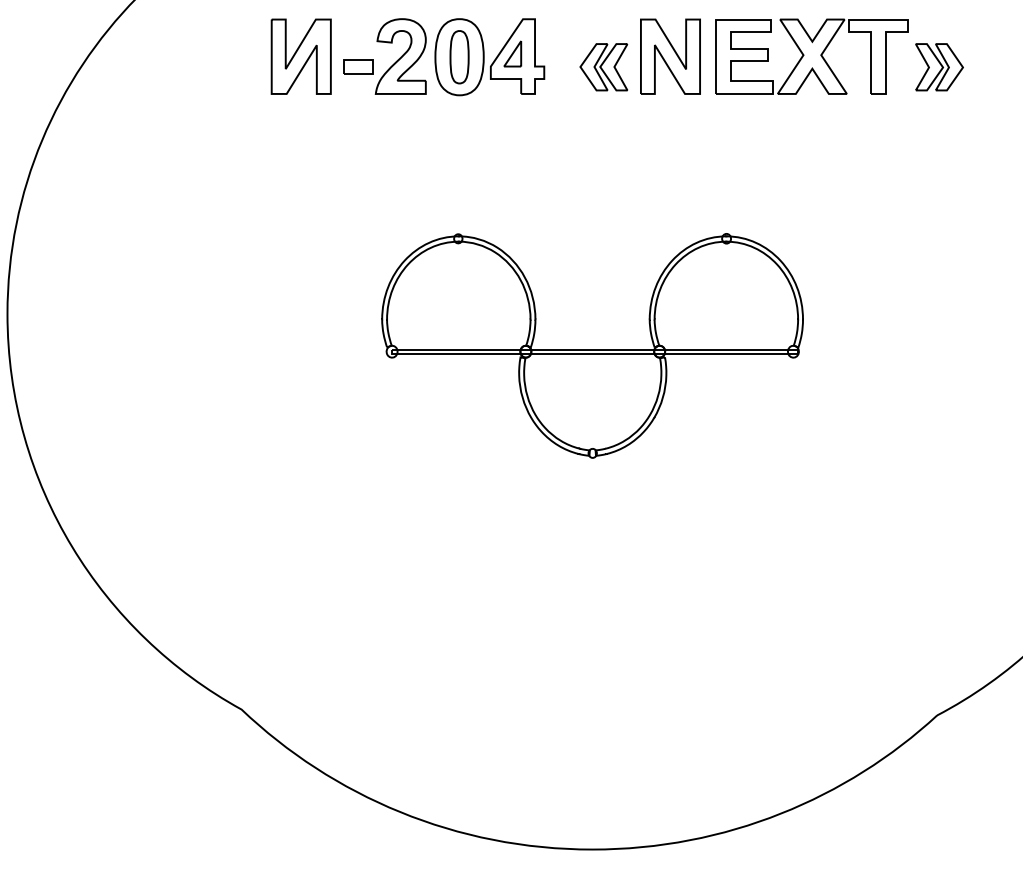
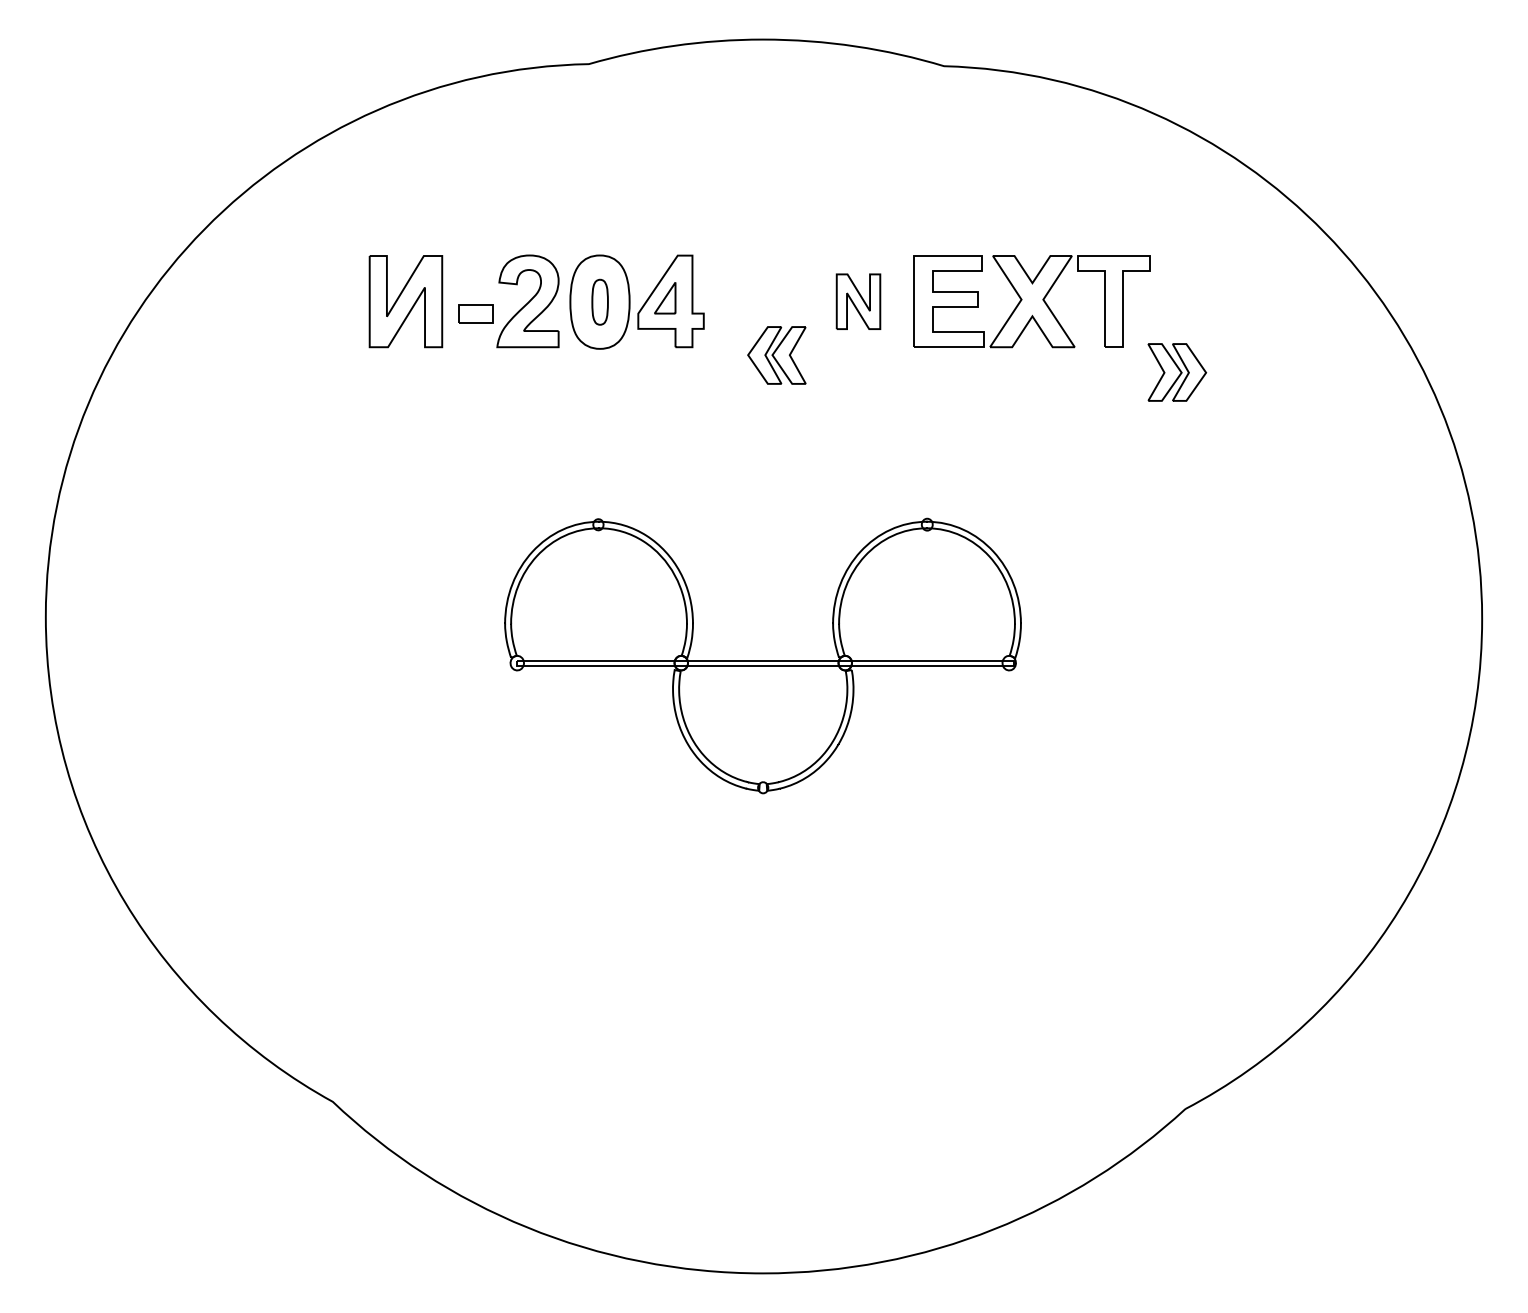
part: (670, 56) -> (858, 301), size x0.6
part: (459, 57) -> (600, 302), size x0.7
part: (603, 67) -> (776, 355), moved
part: (939, 67) -> (1177, 372), moved

